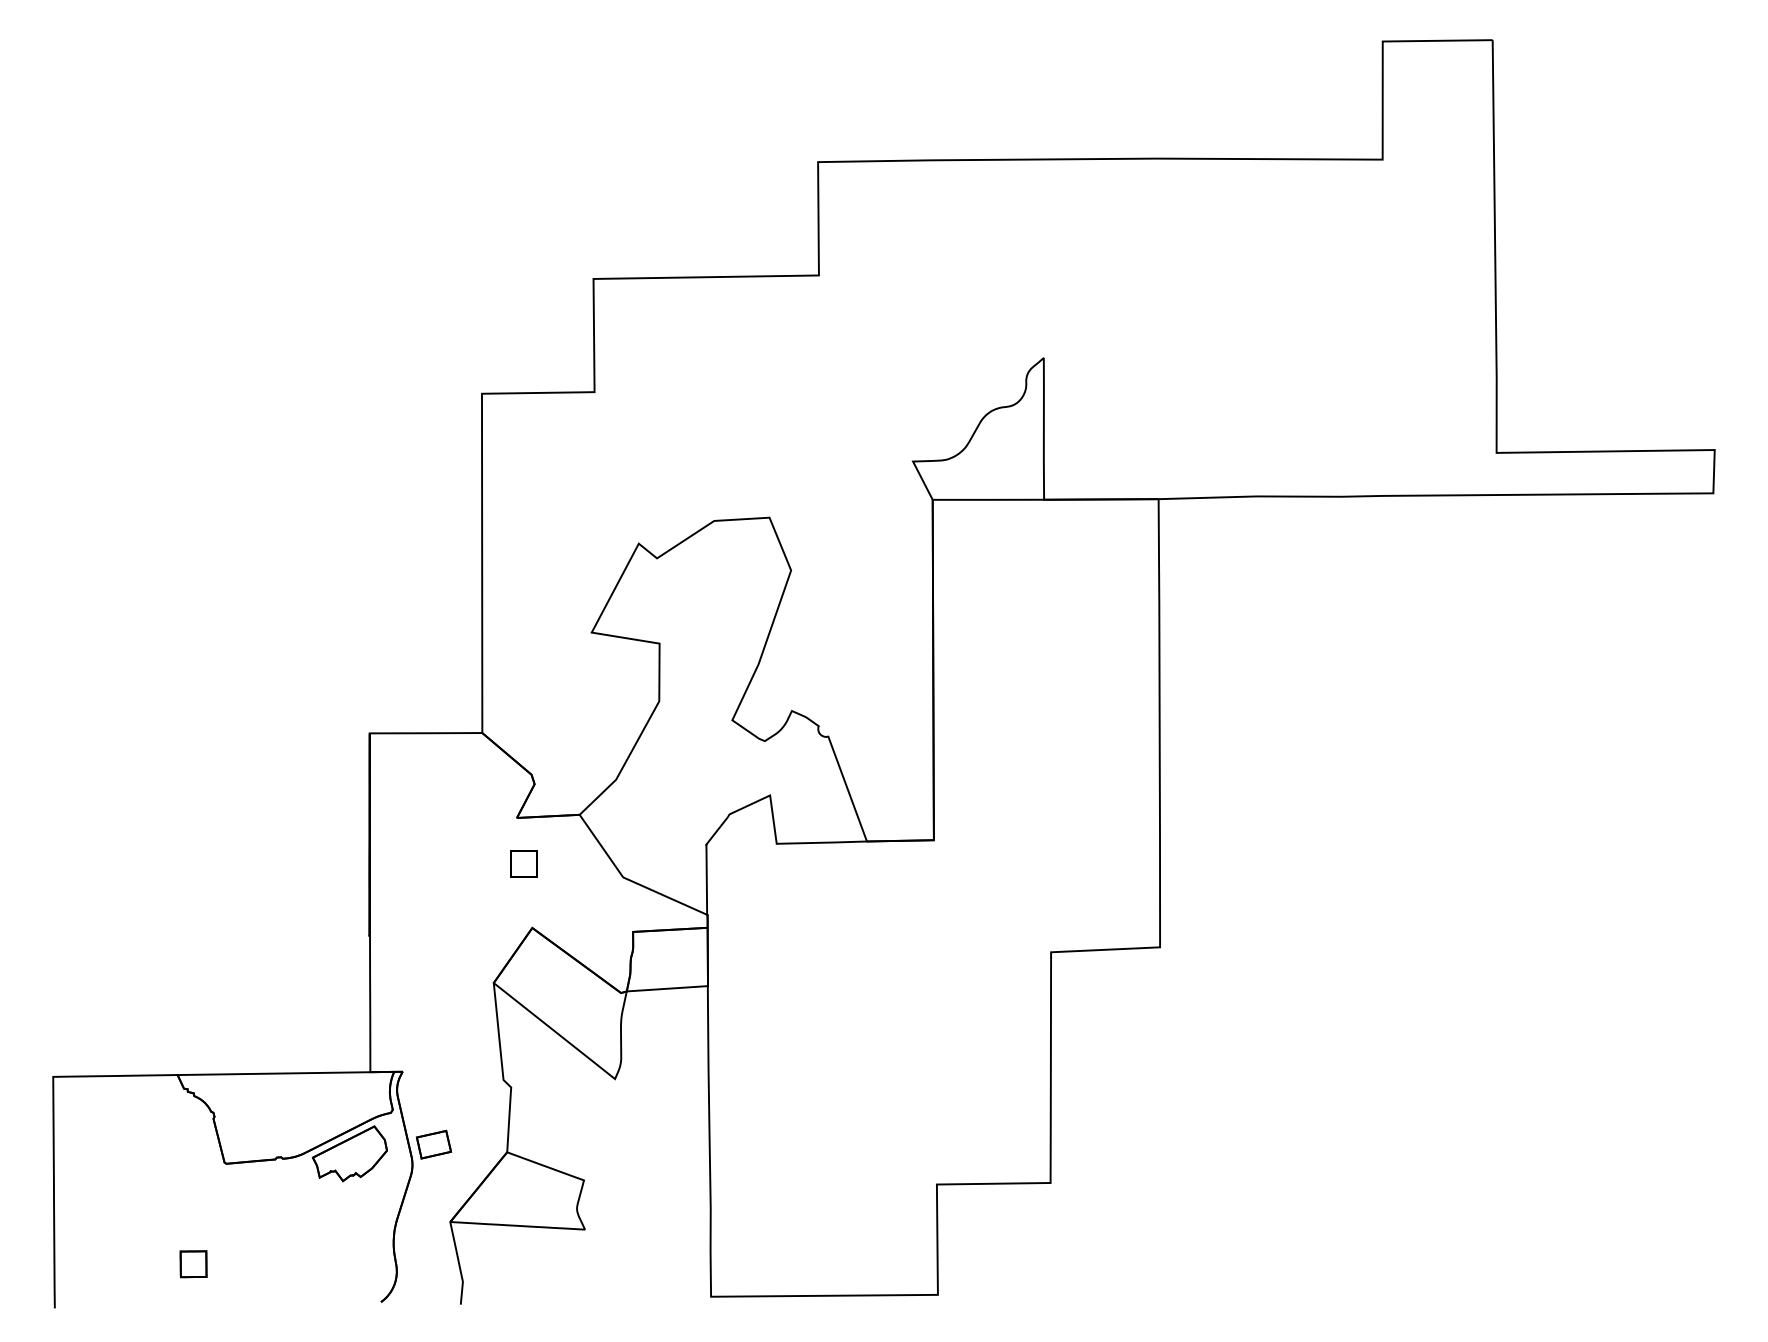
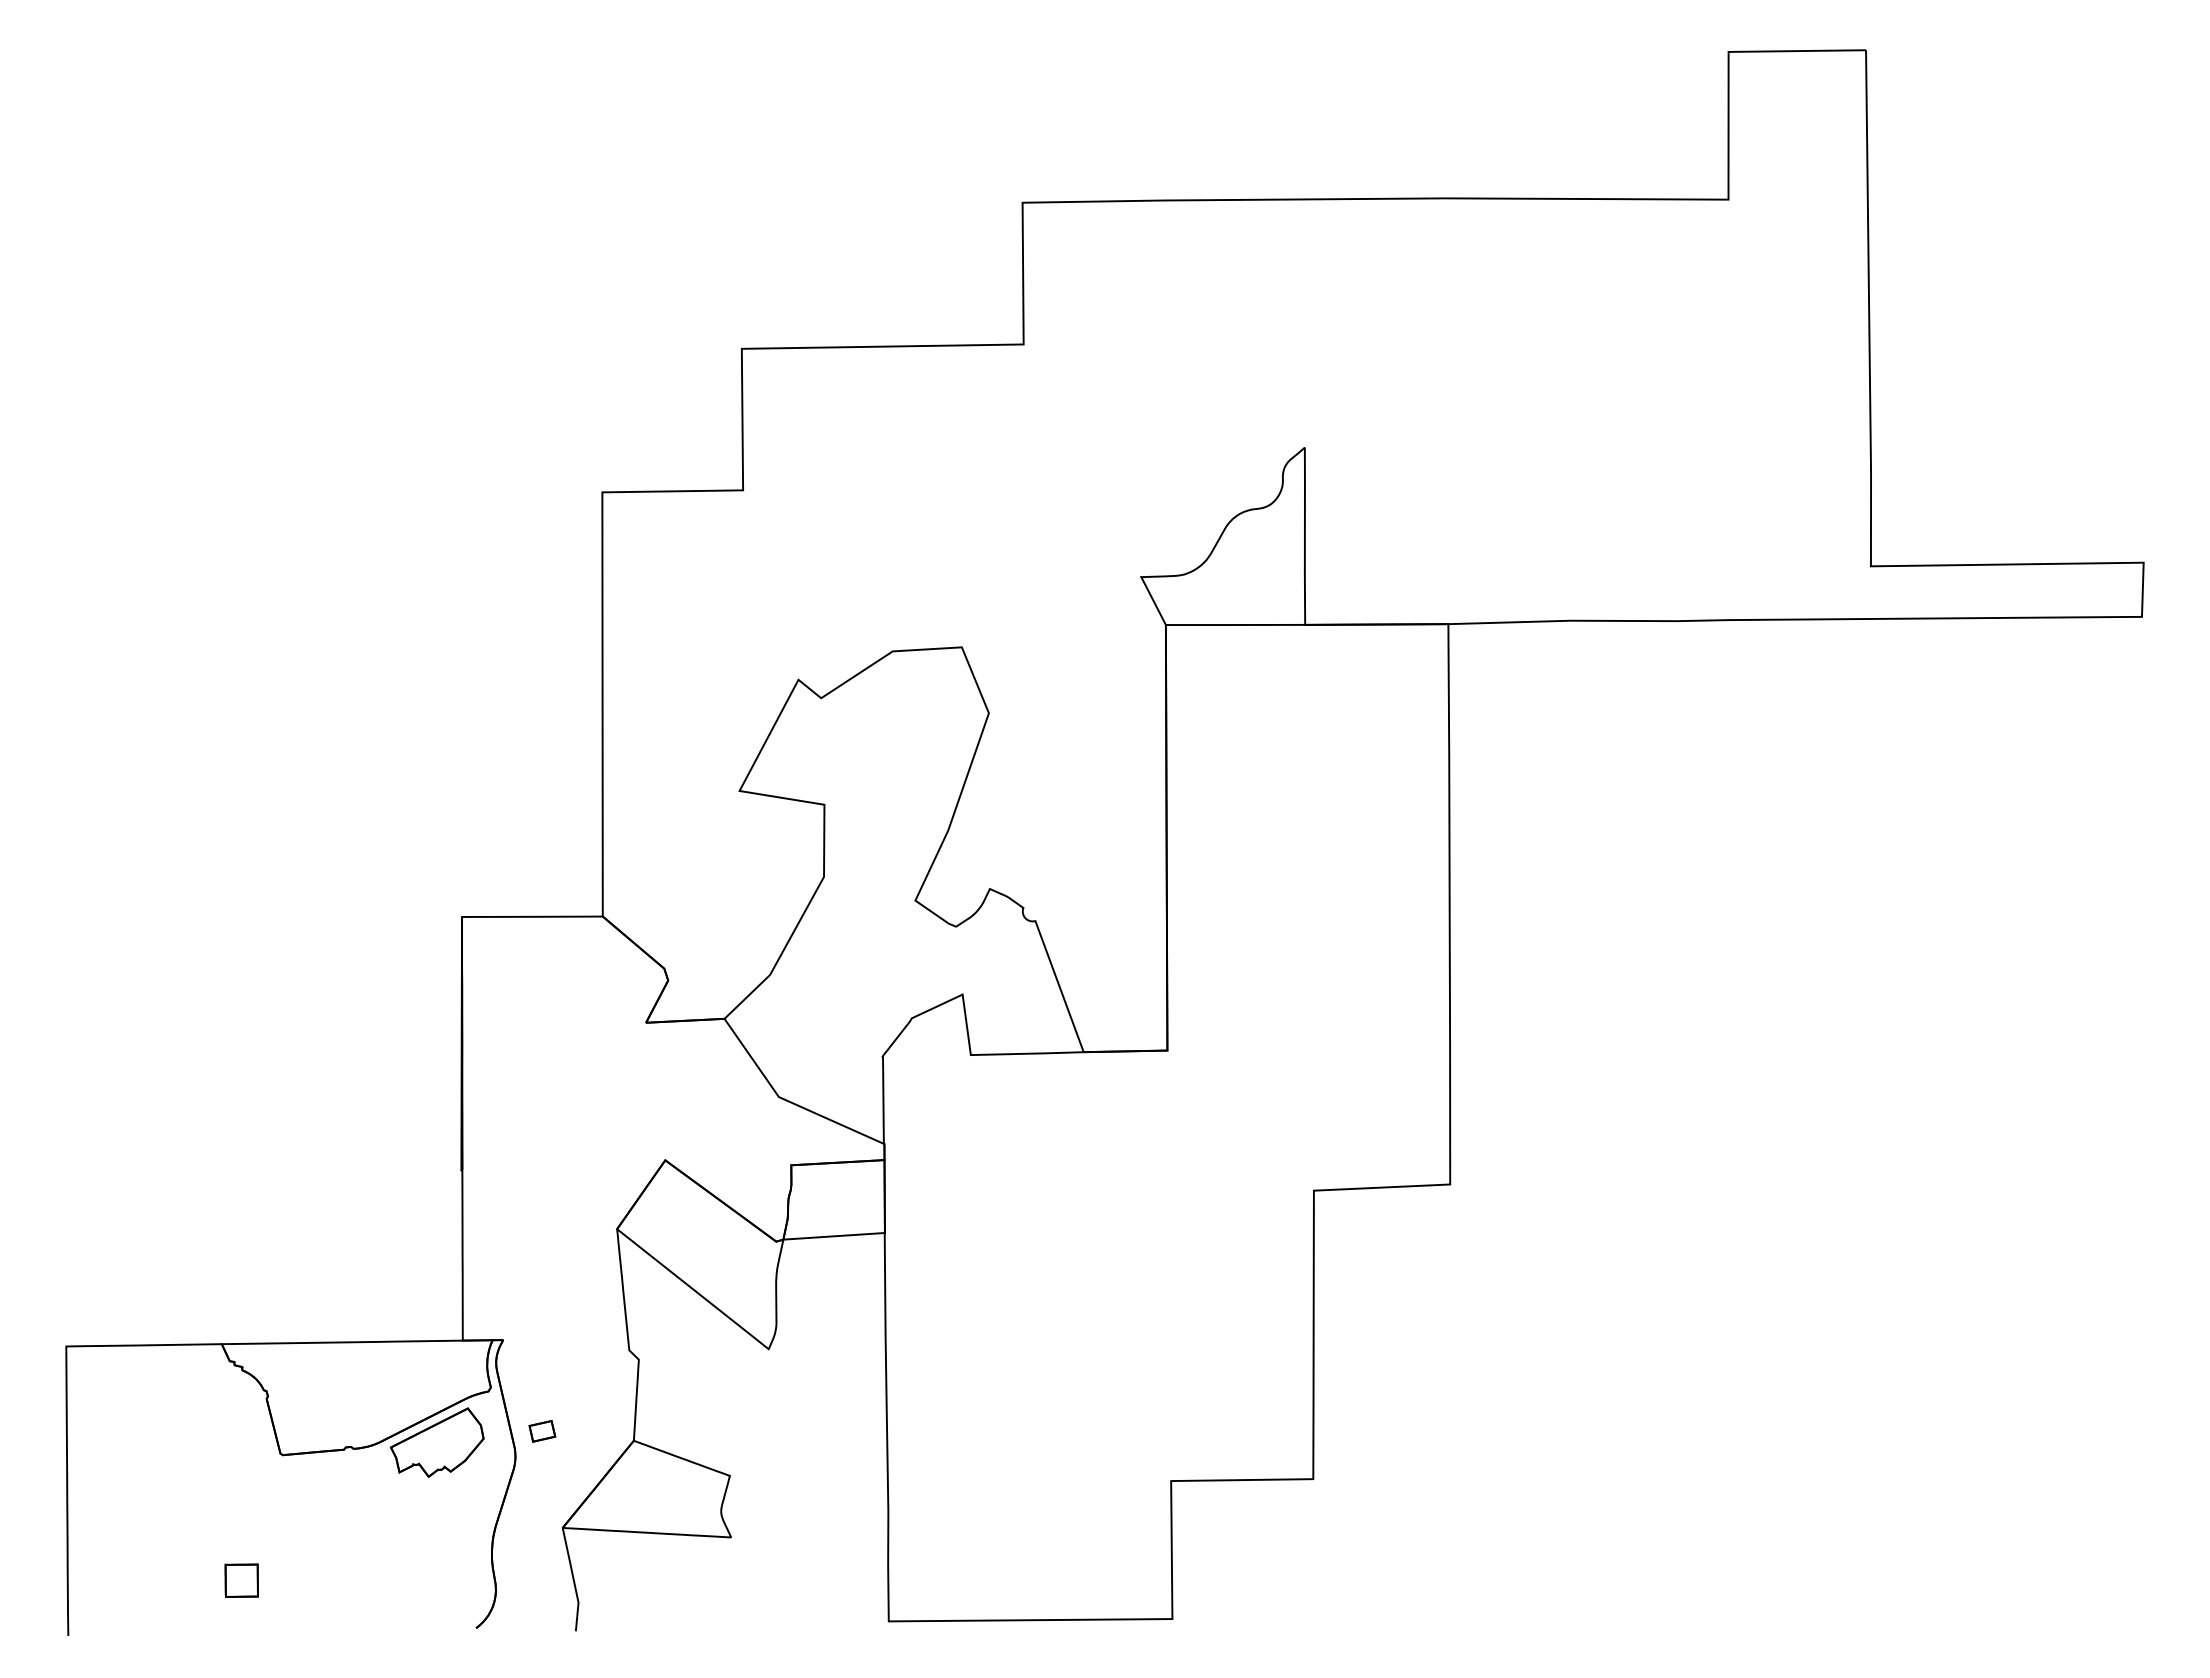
part: (523, 864) -> (654, 1080), removed
part: (434, 1144) -> (542, 1431), size x0.6

